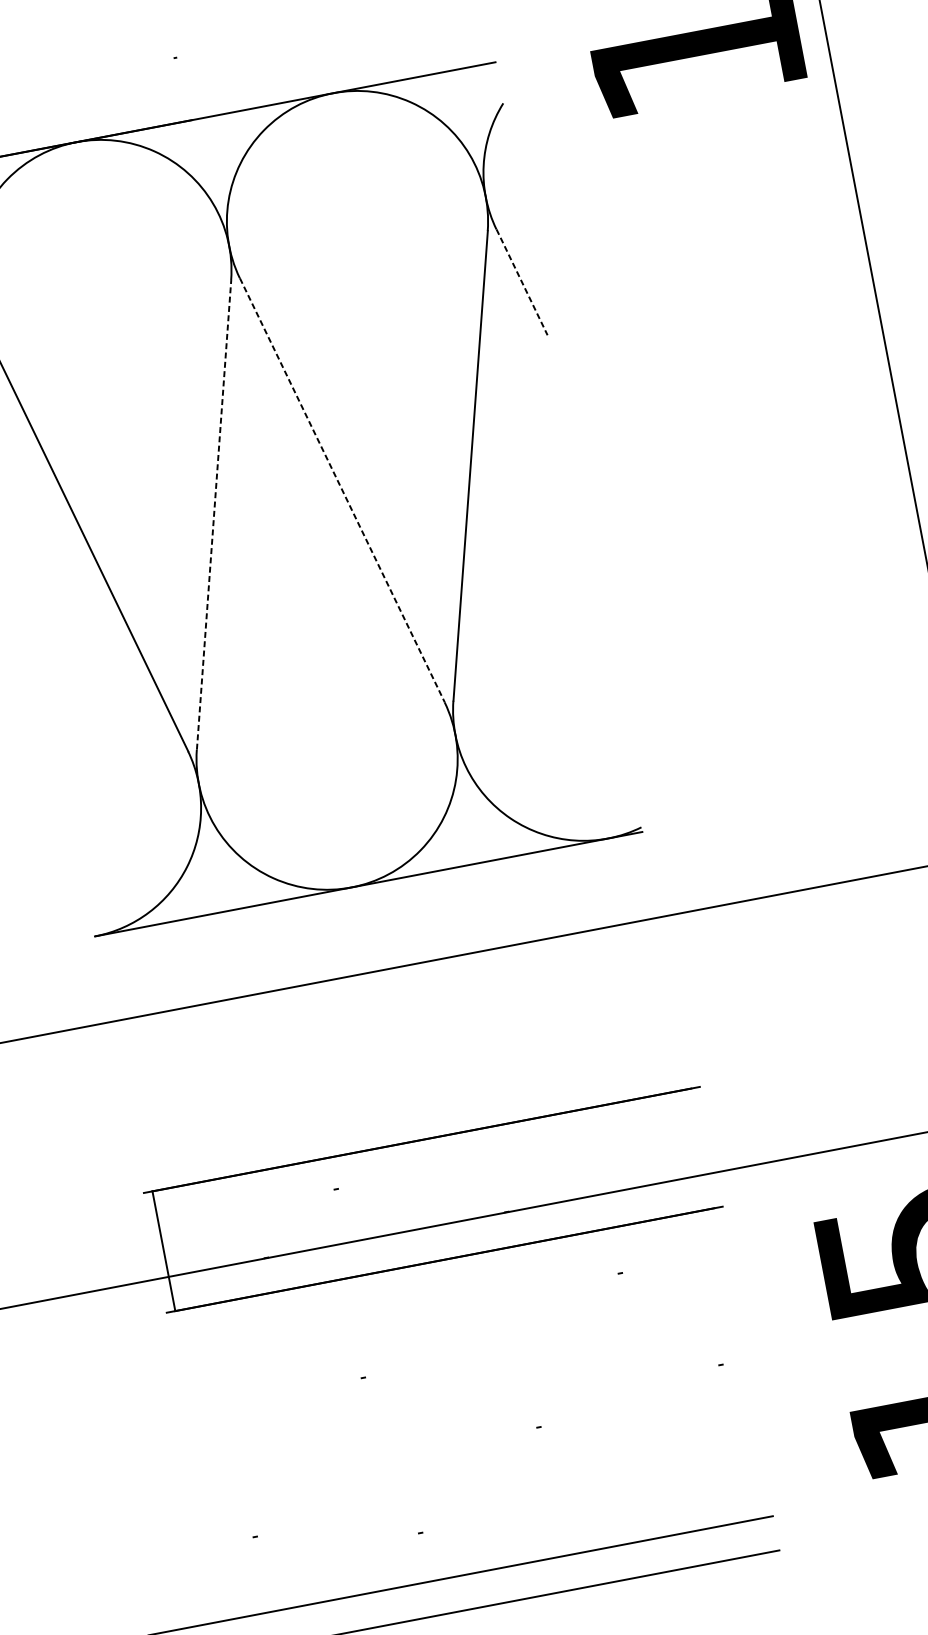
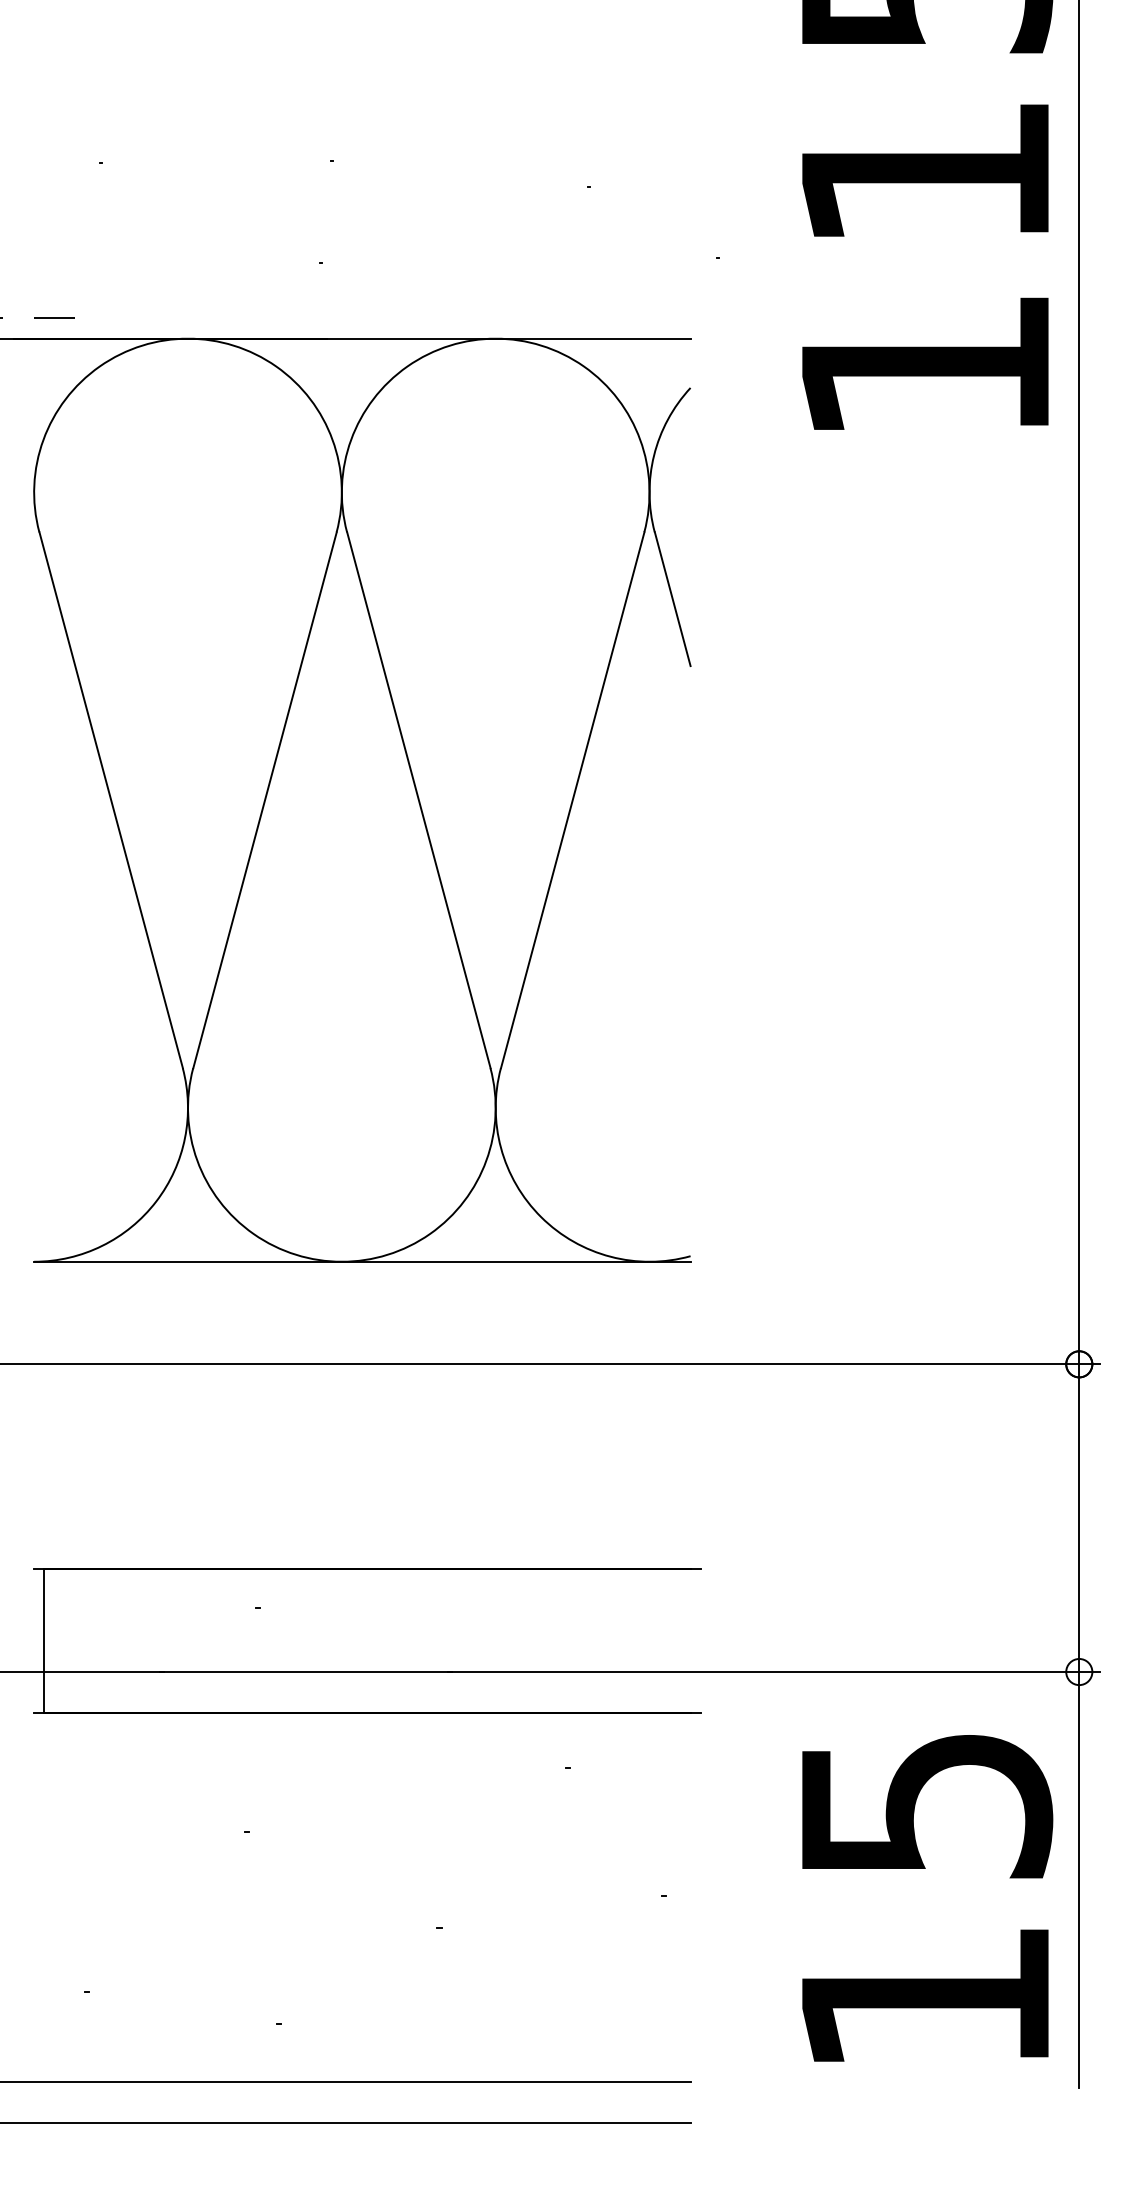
line: (521, 282) -> (672, 599), dashed -> solid
line: (342, 490) -> (419, 800), dashed -> solid
line: (214, 514) -> (265, 799), dashed -> solid

